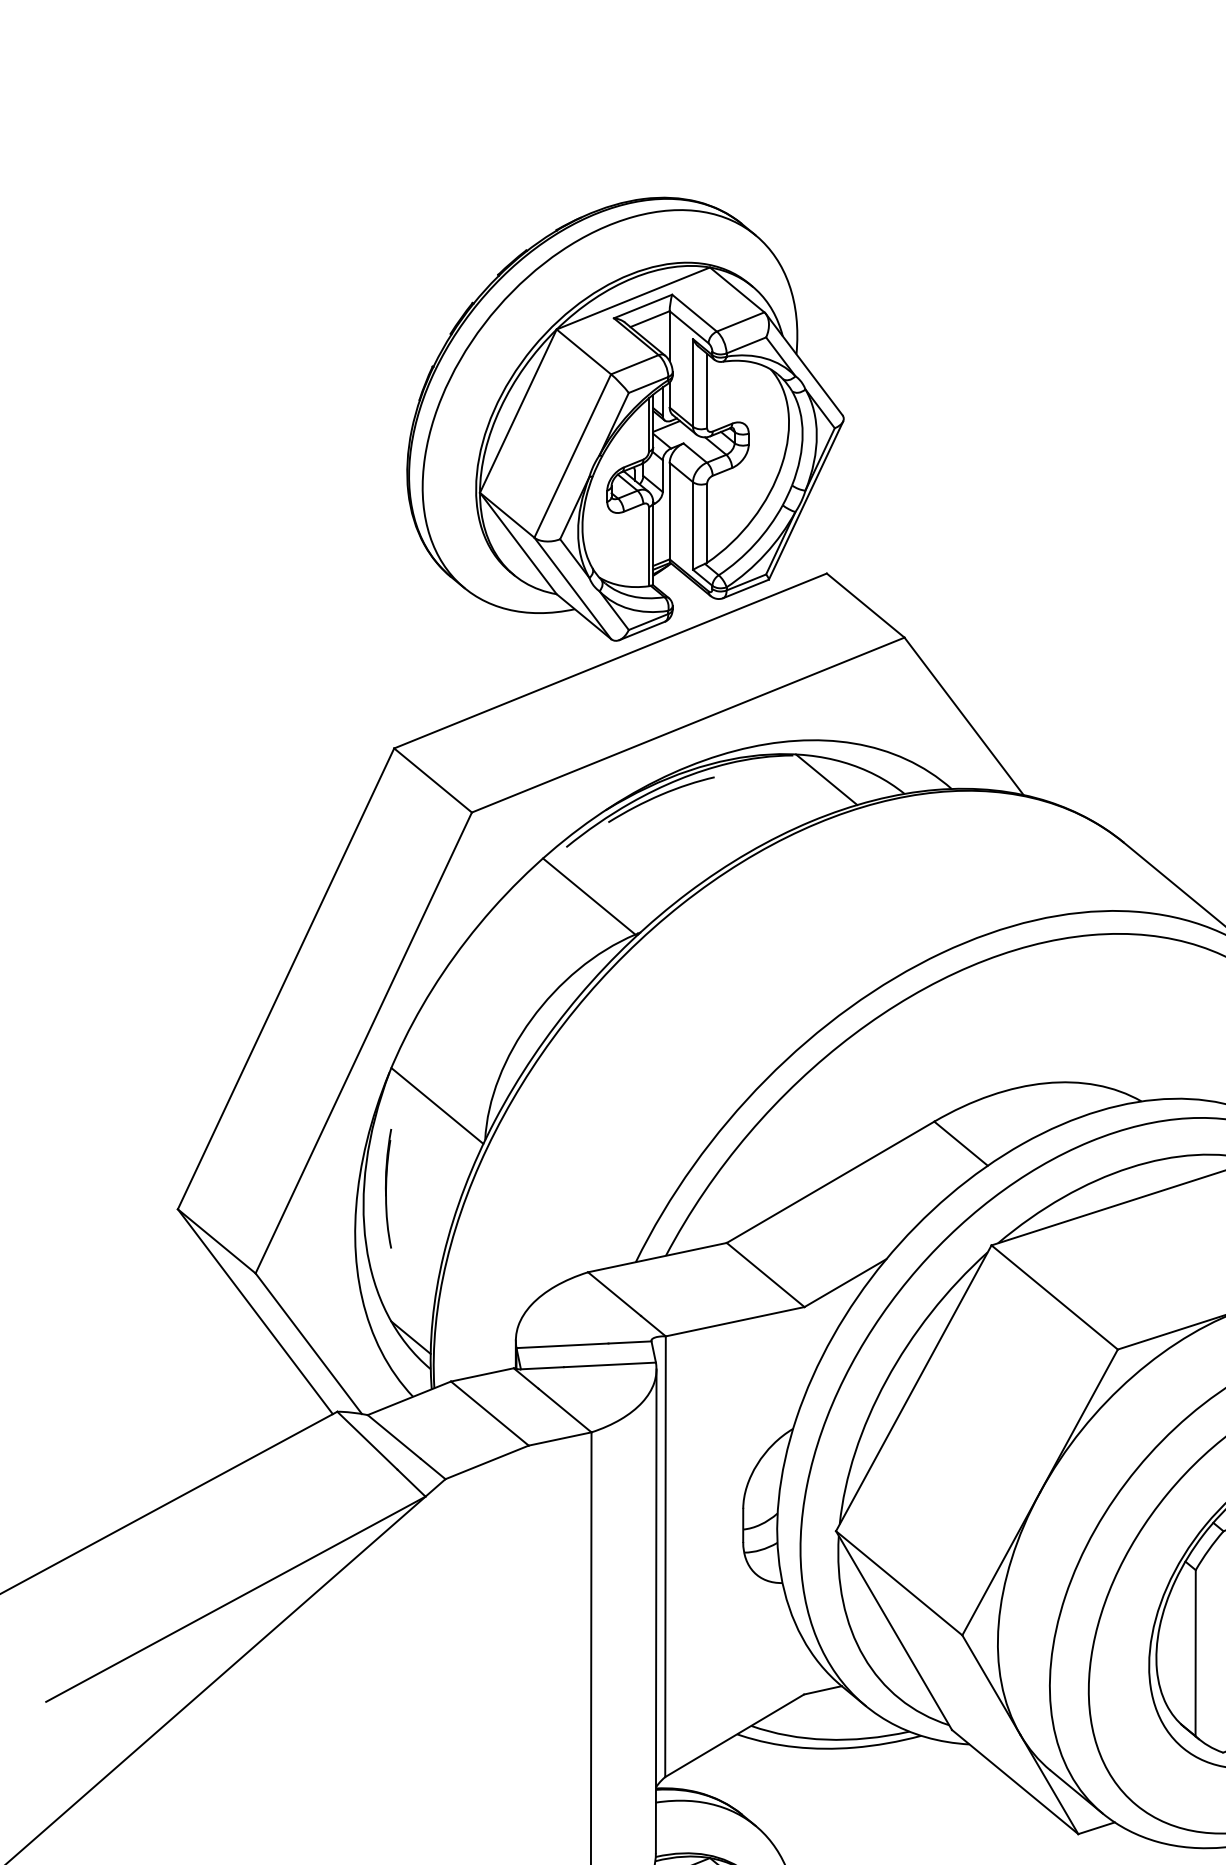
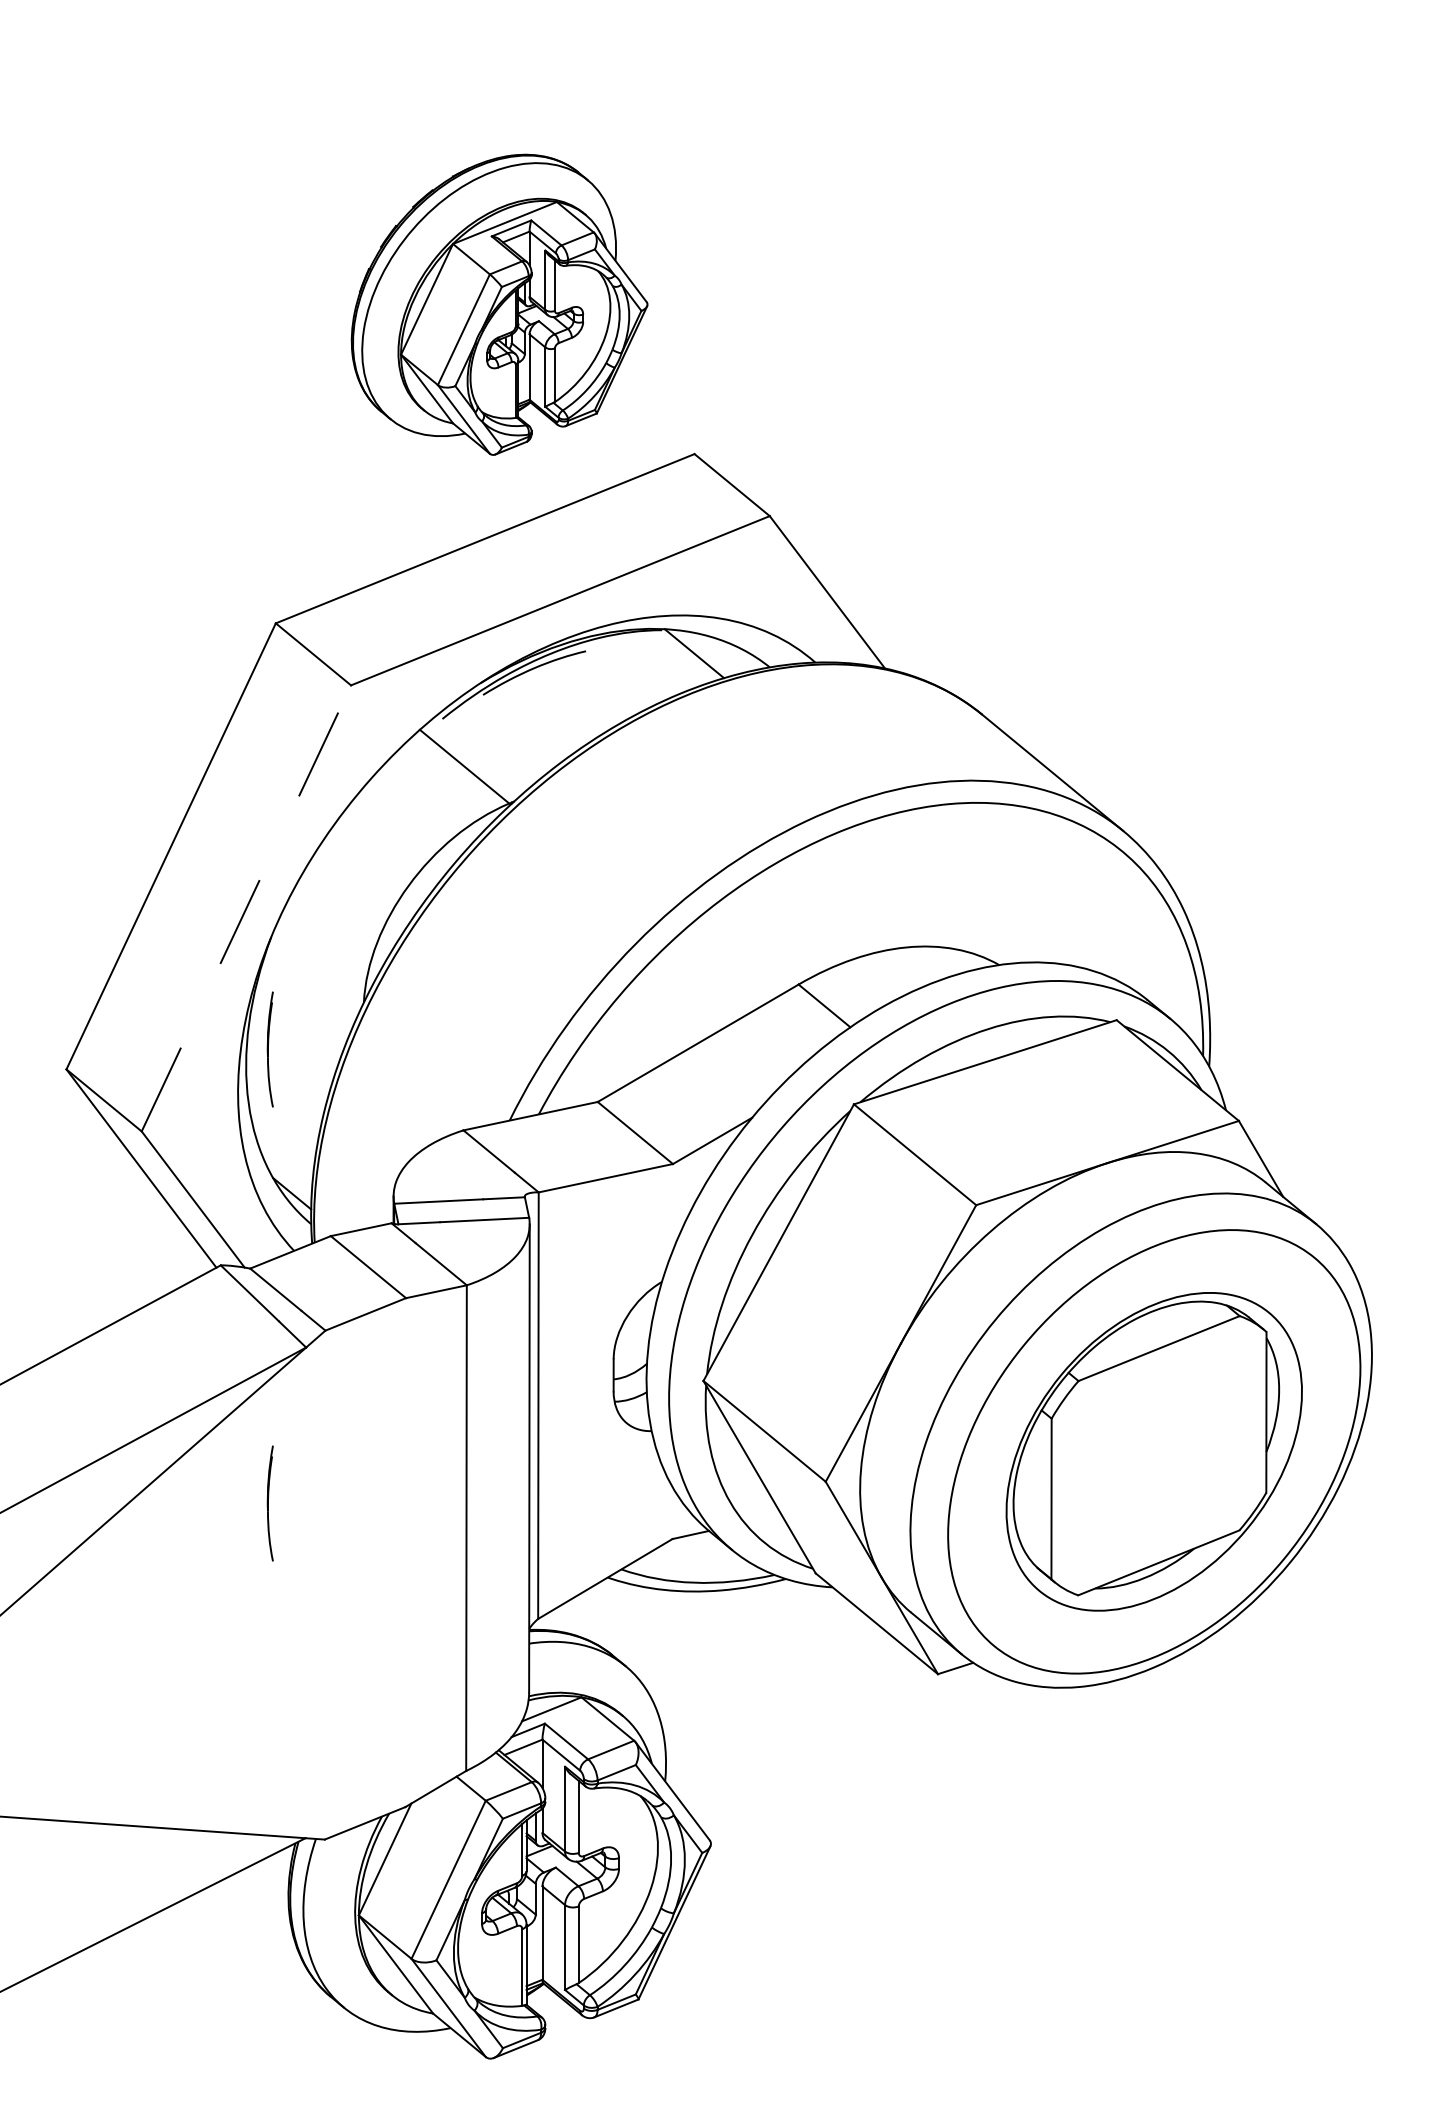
part: (625, 418) -> (499, 304), size x0.7
line: (363, 1042) -> (246, 907), solid -> dashed
line: (437, 1106) -> (317, 969), removed
part: (387, 1657) -> (269, 1503), added

